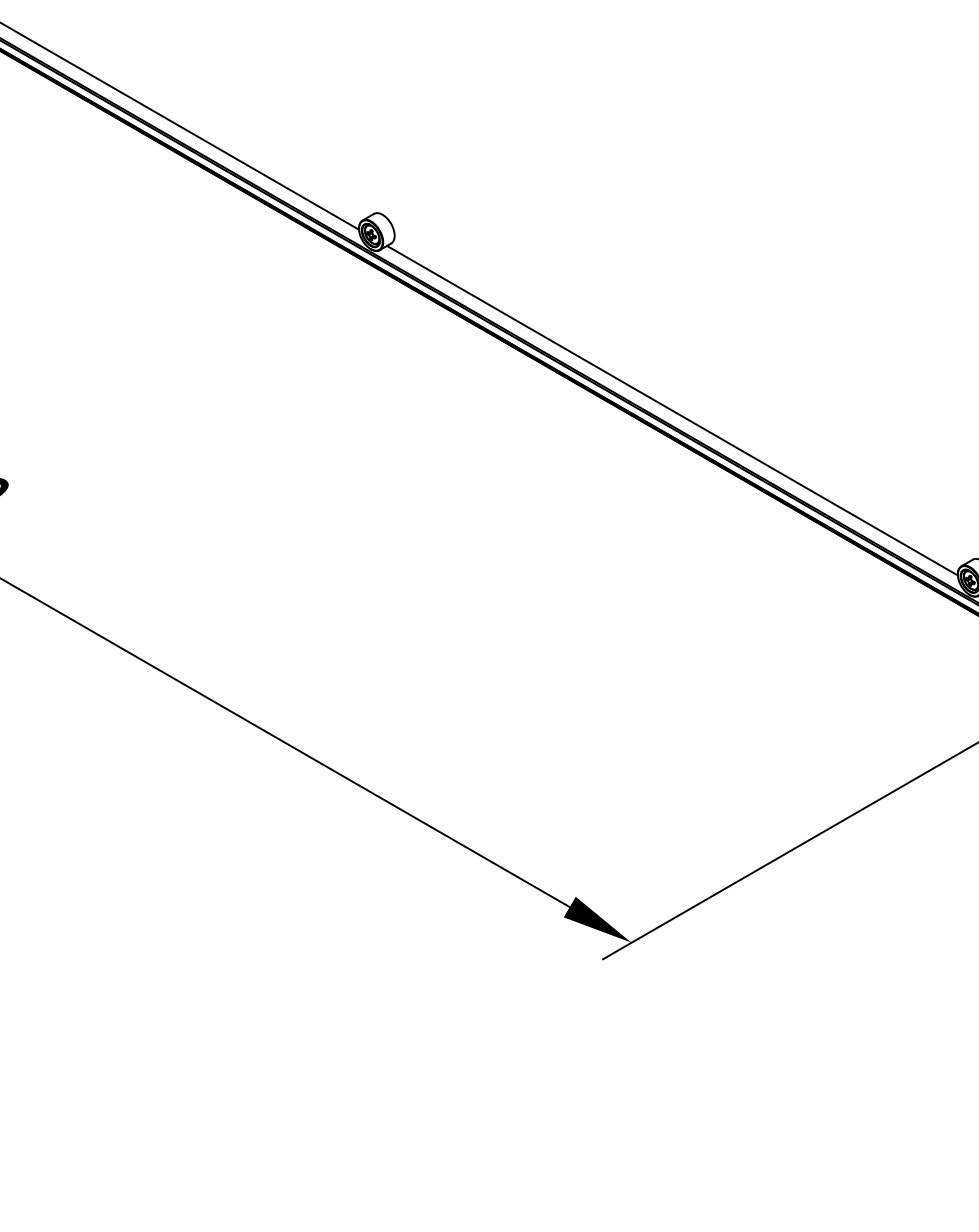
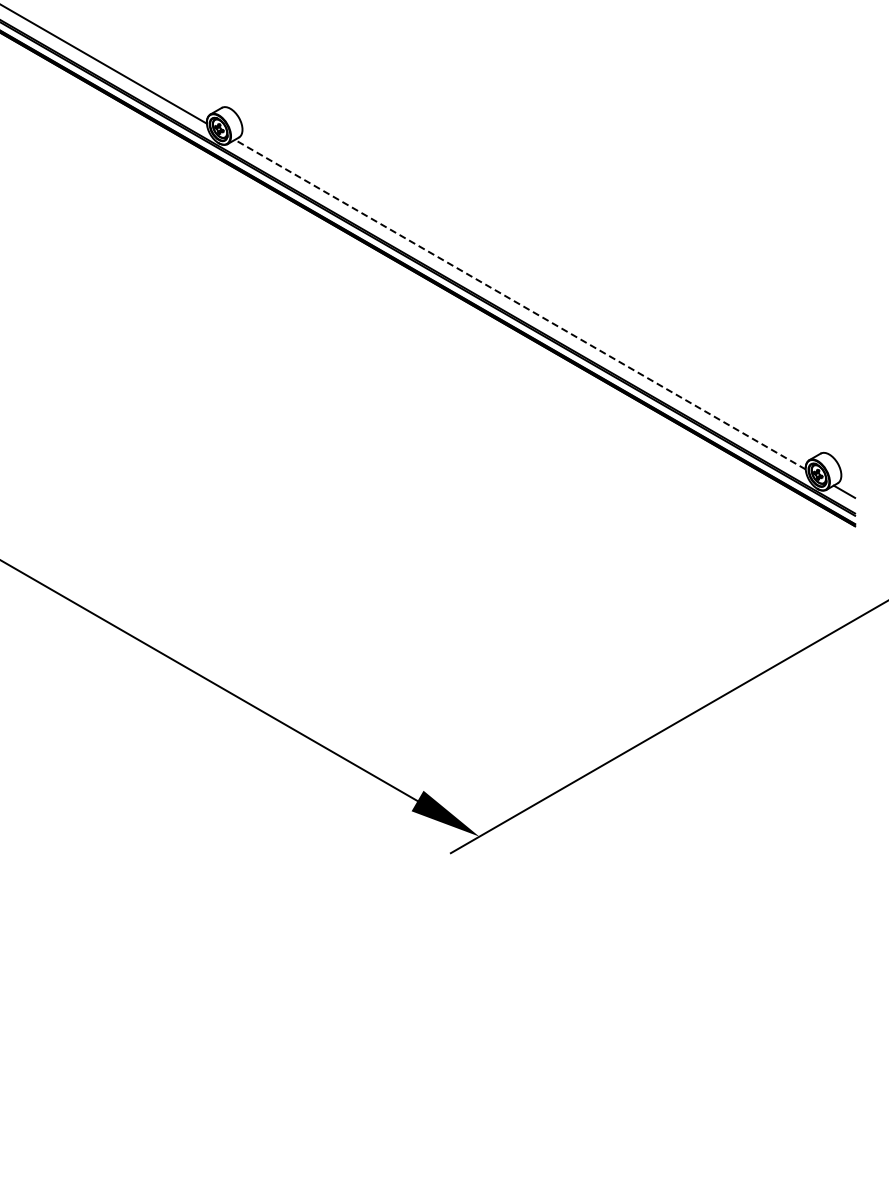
line: (672, 410) -> (520, 304), solid -> dashed

